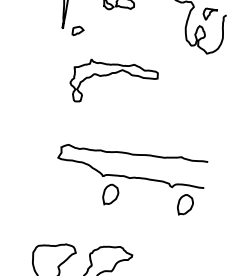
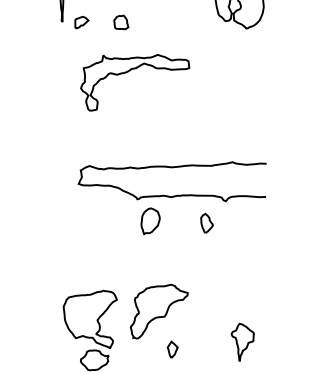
part: (109, 35) -> (121, 22), added
part: (154, 201) -> (206, 222), added
part: (185, 205) -> (245, 221), removed

